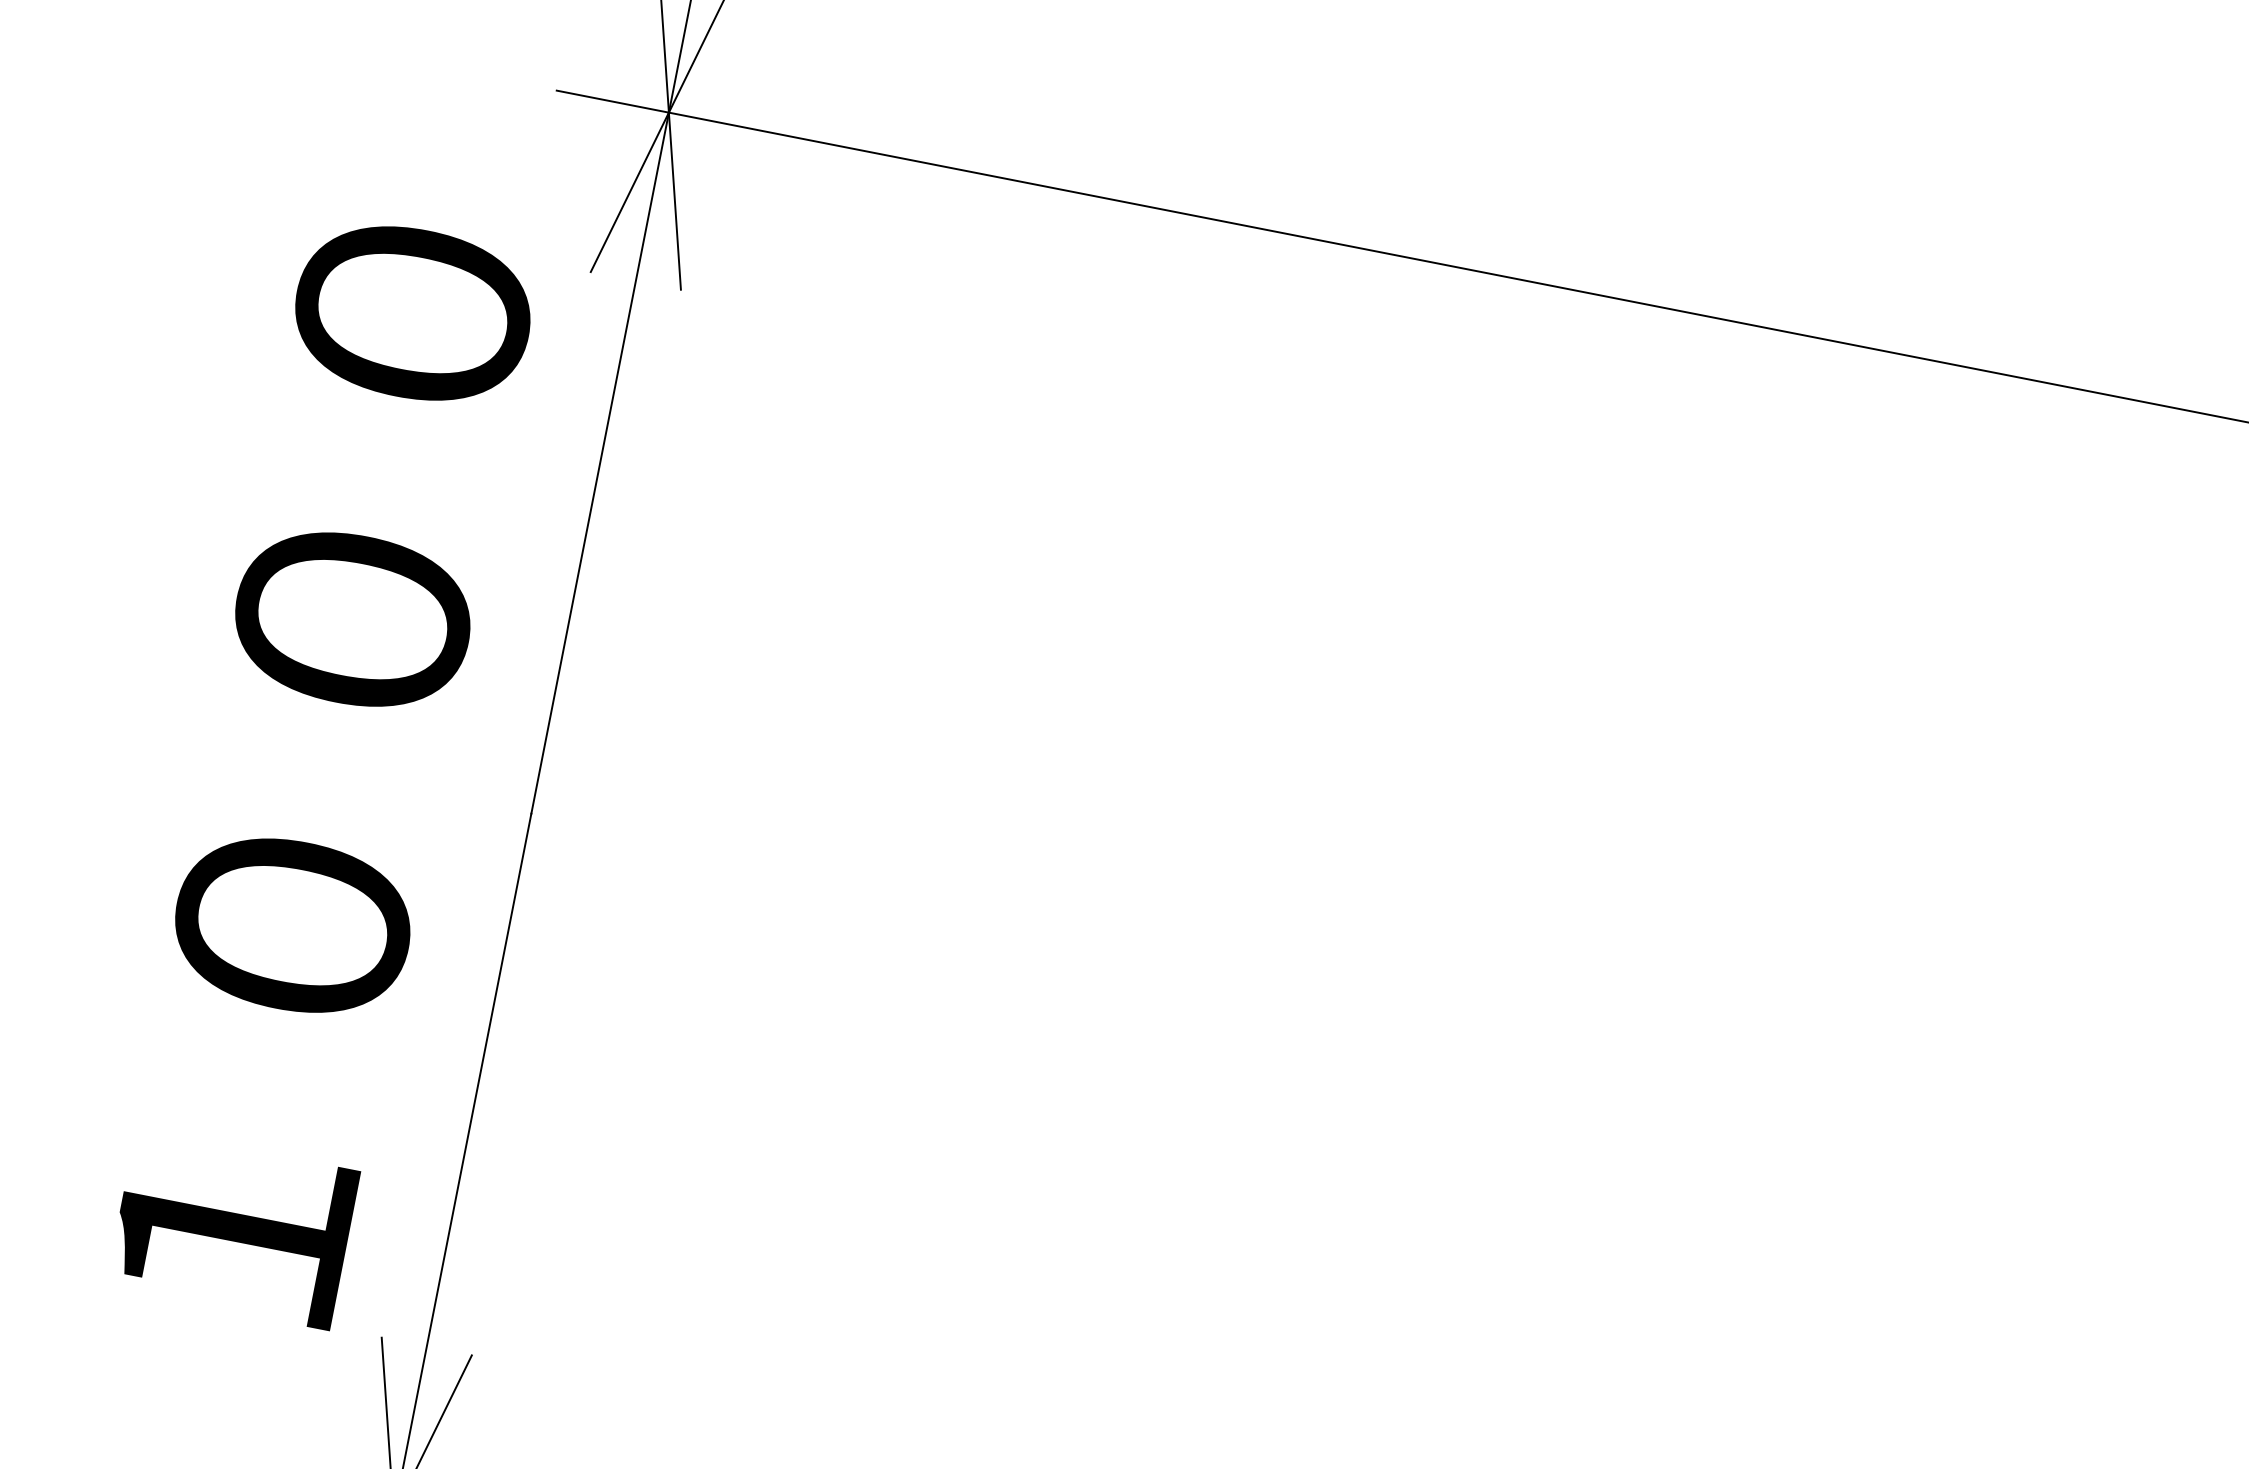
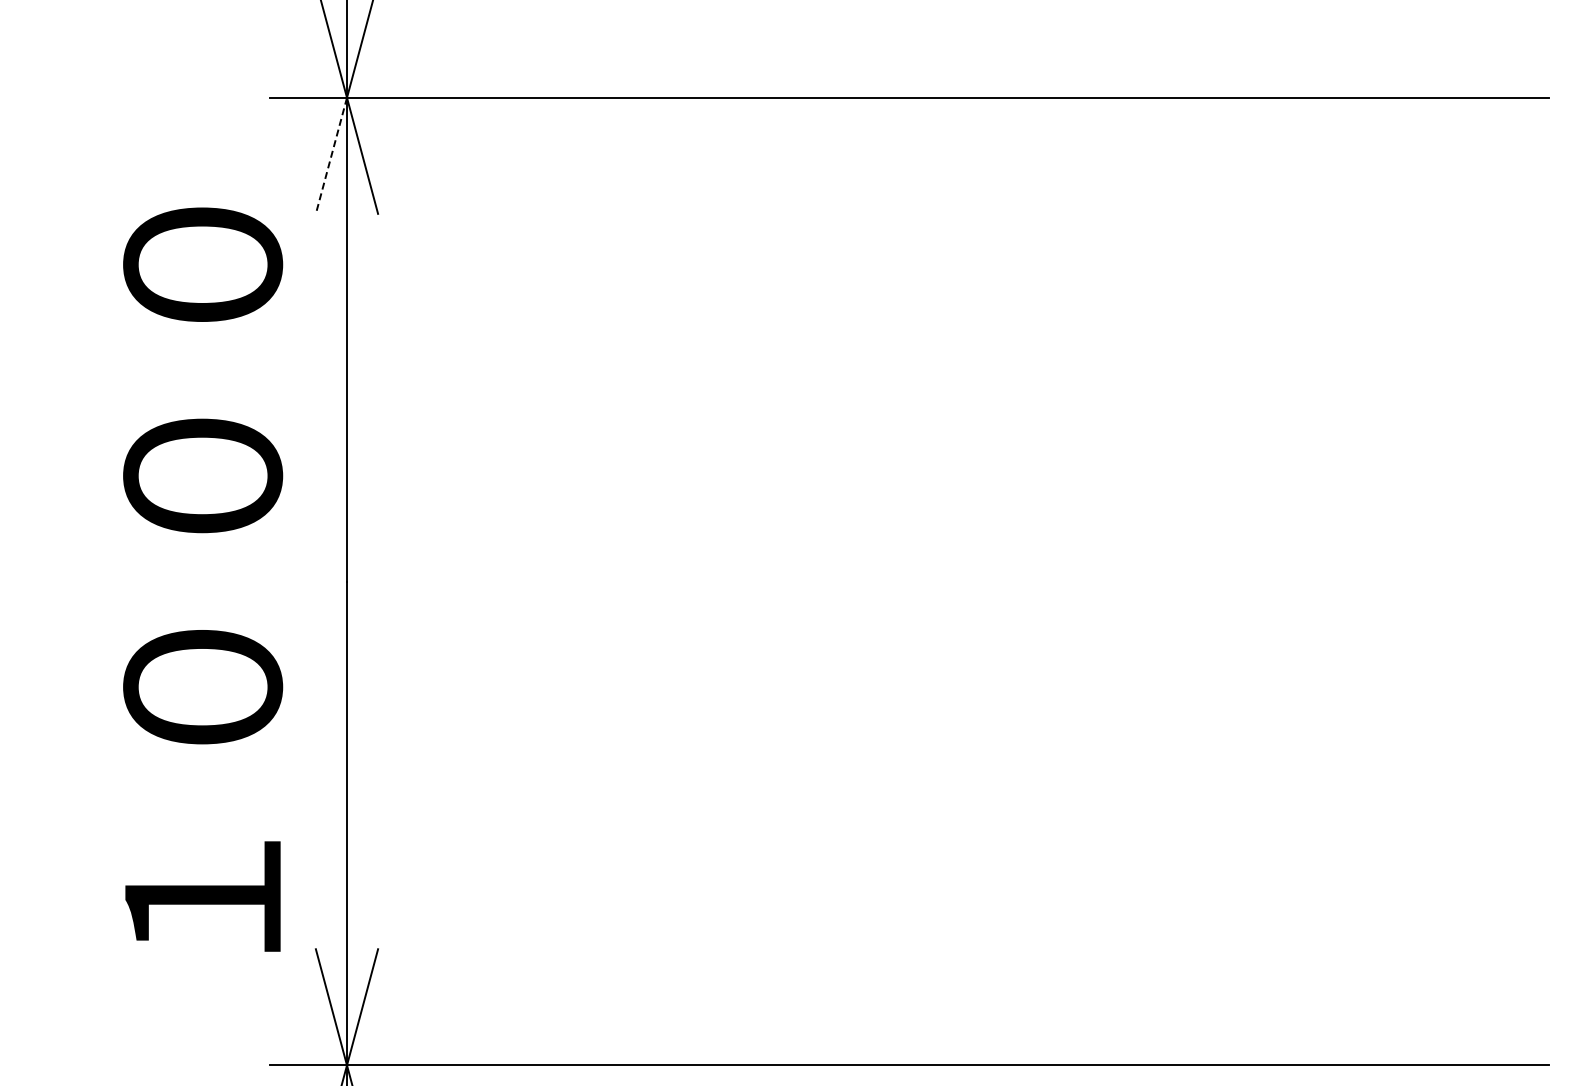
line: (629, 193) -> (331, 156), solid -> dashed

